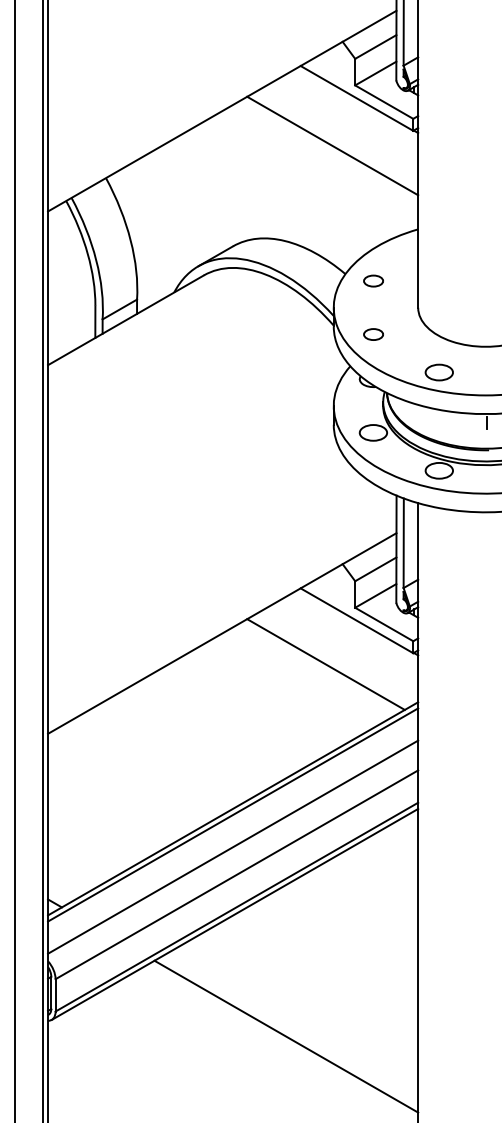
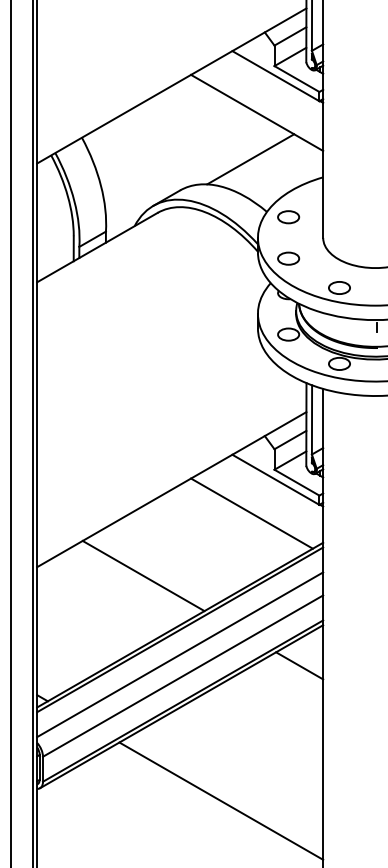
line: (324, 206) -> (250, 159), added
part: (373, 281) -> (288, 217), size x1.43
part: (373, 334) -> (288, 258), size x1.43
line: (185, 744) -> (143, 575), added
line: (387, 861) -> (299, 665), added

